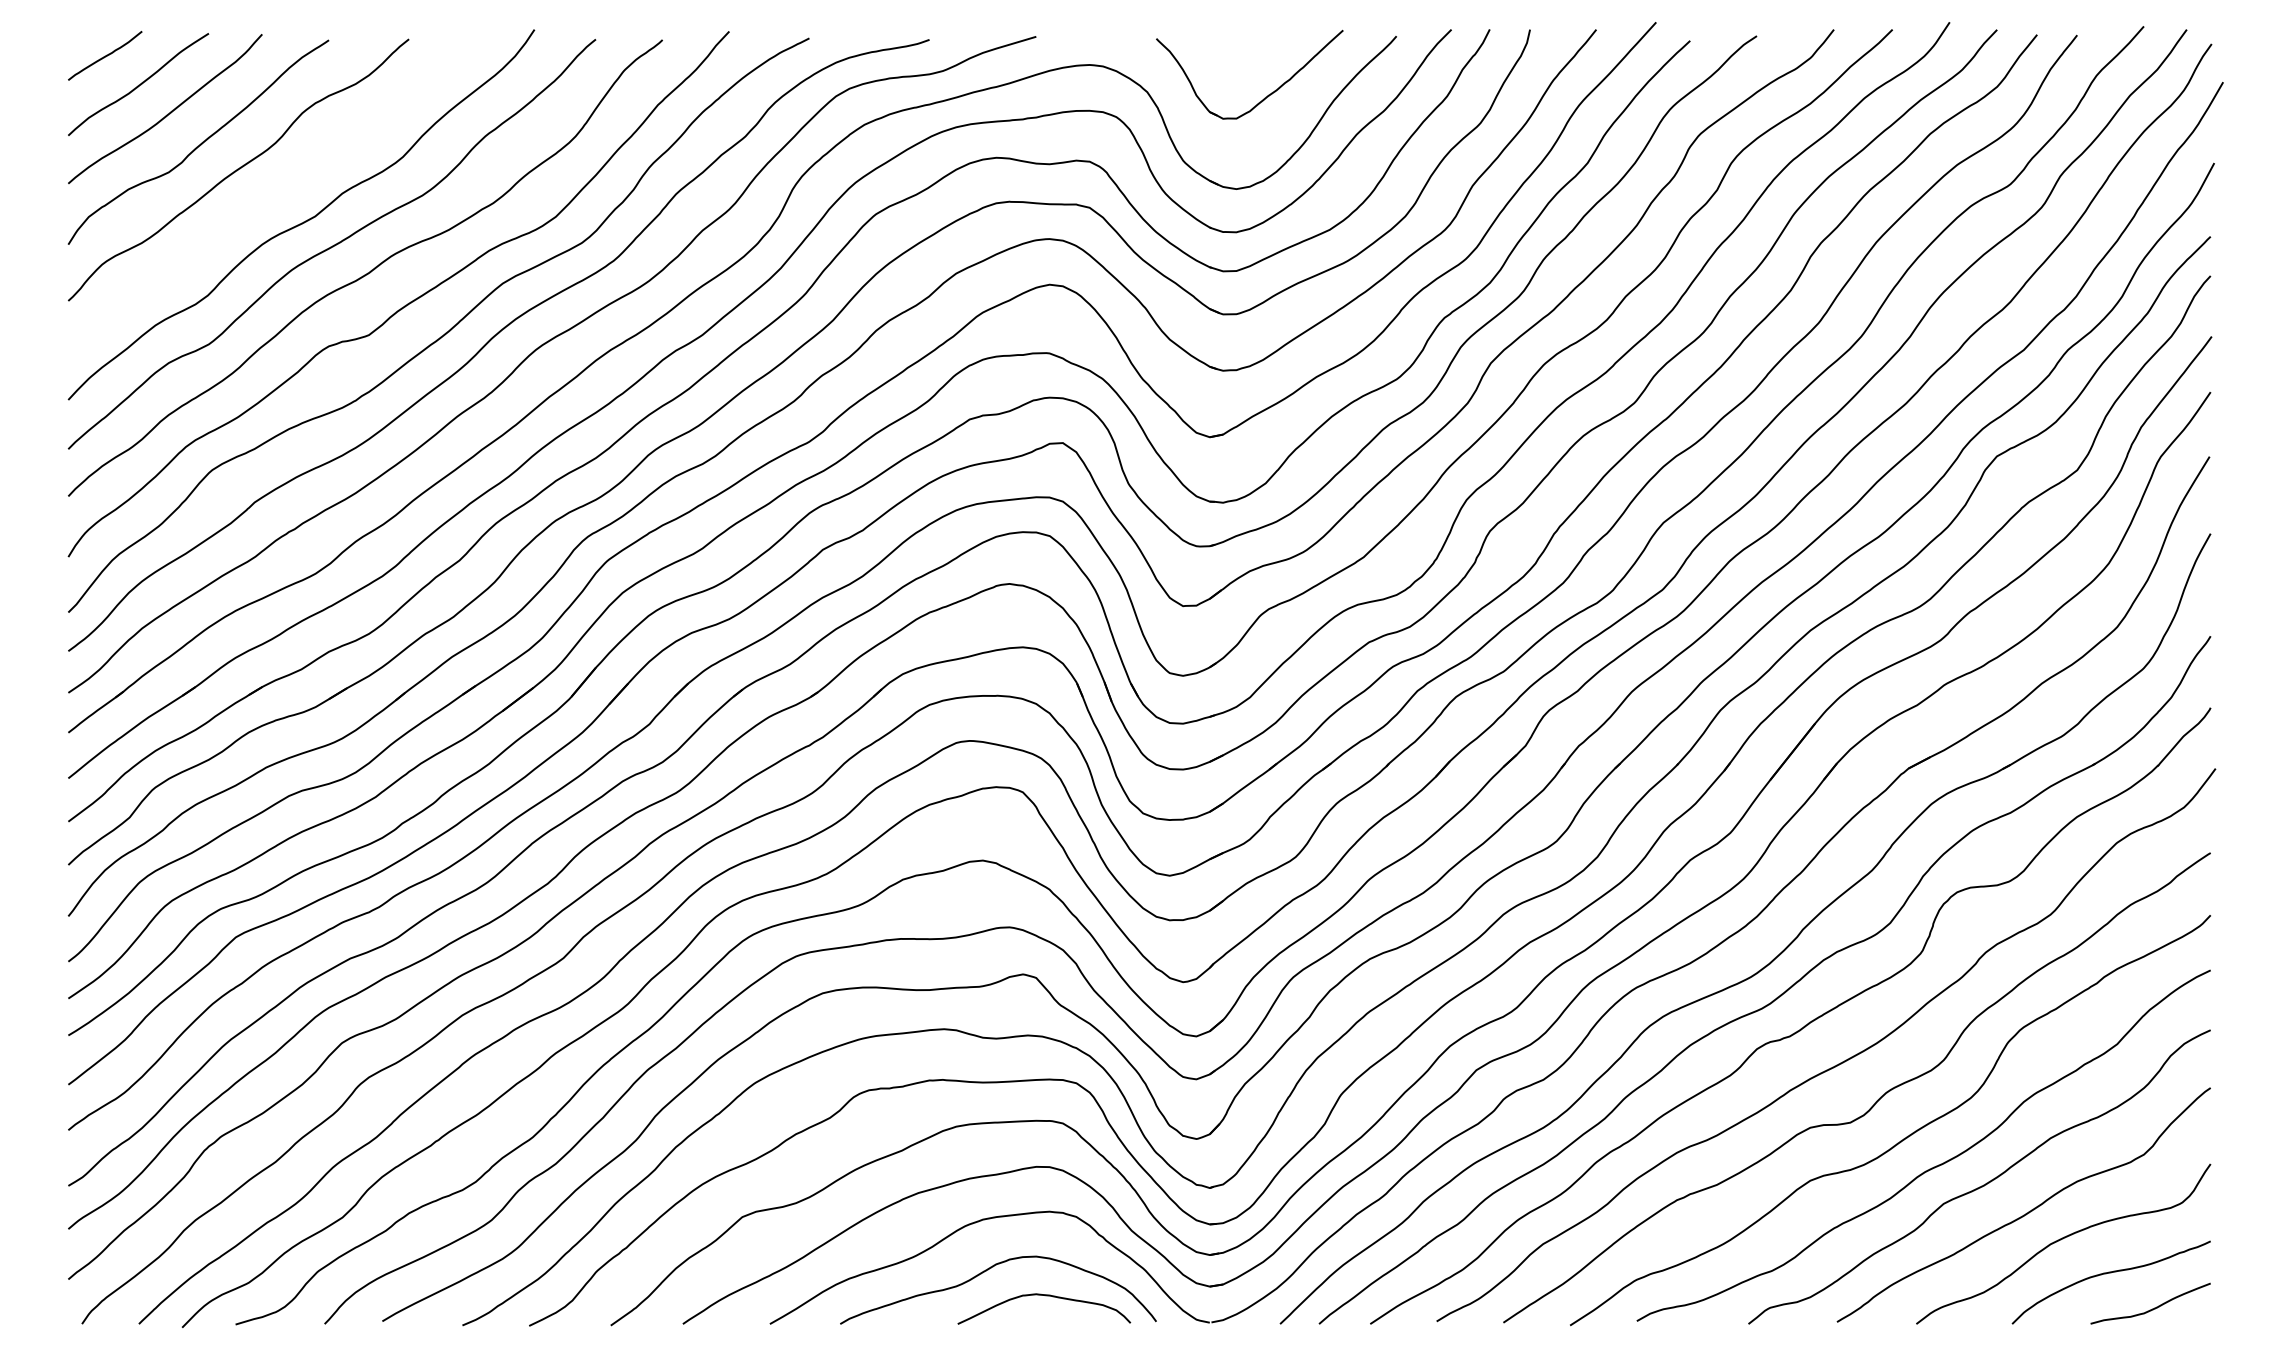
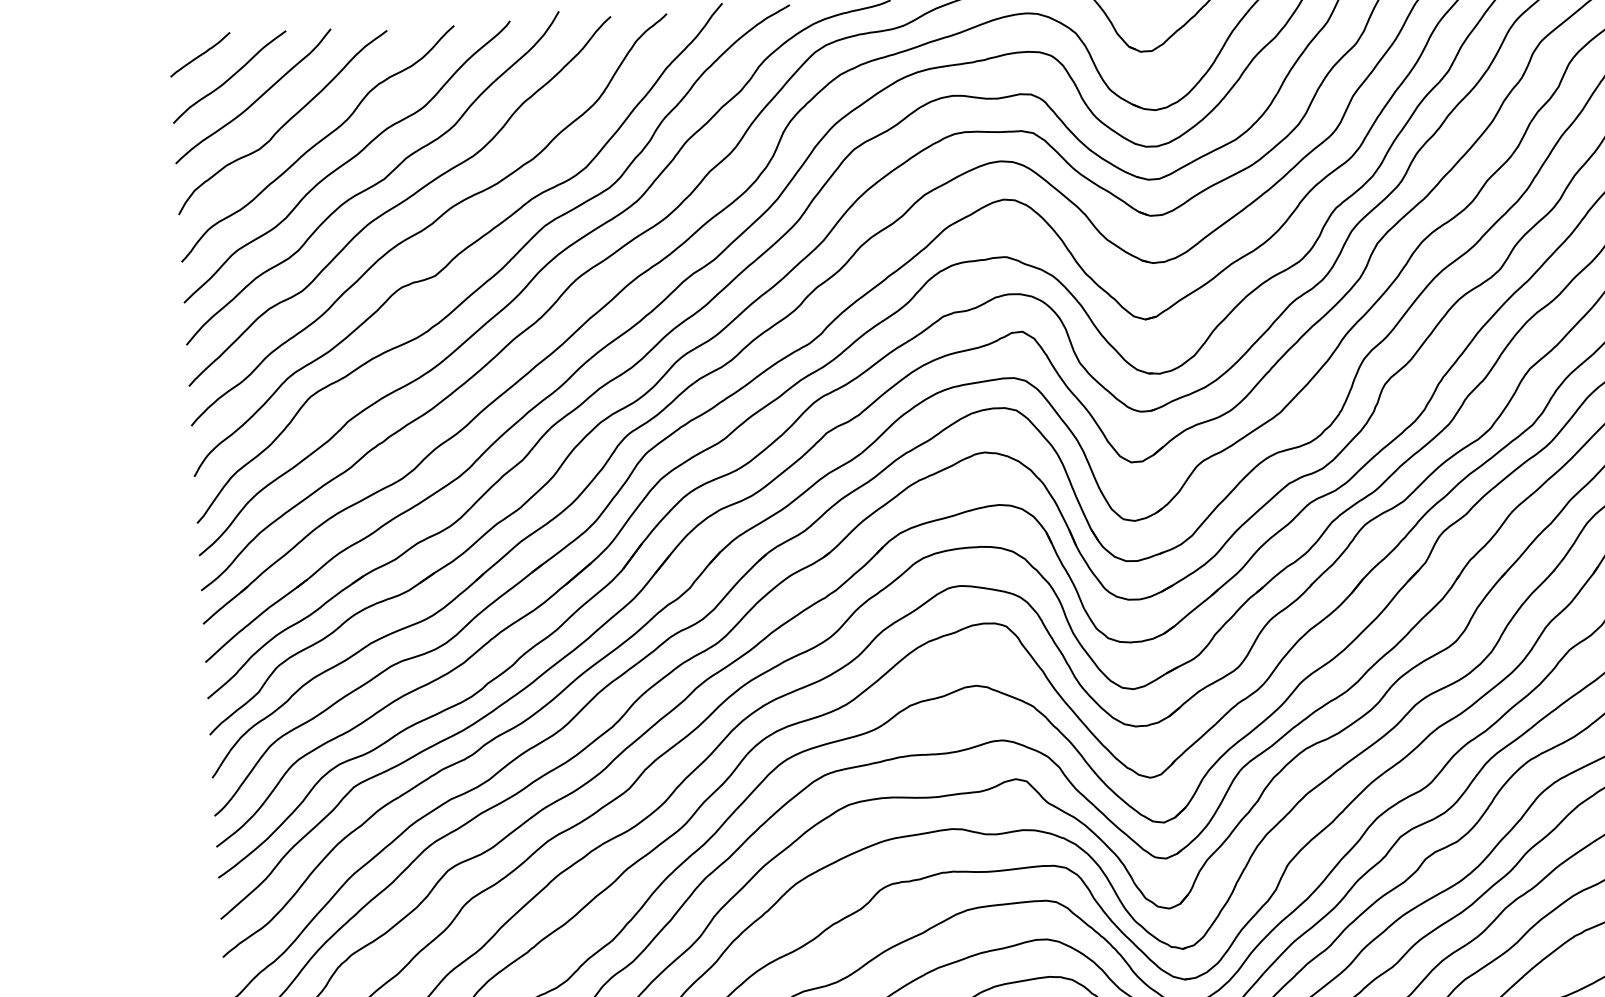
curve: (272, 193) -> (347, 161), added

